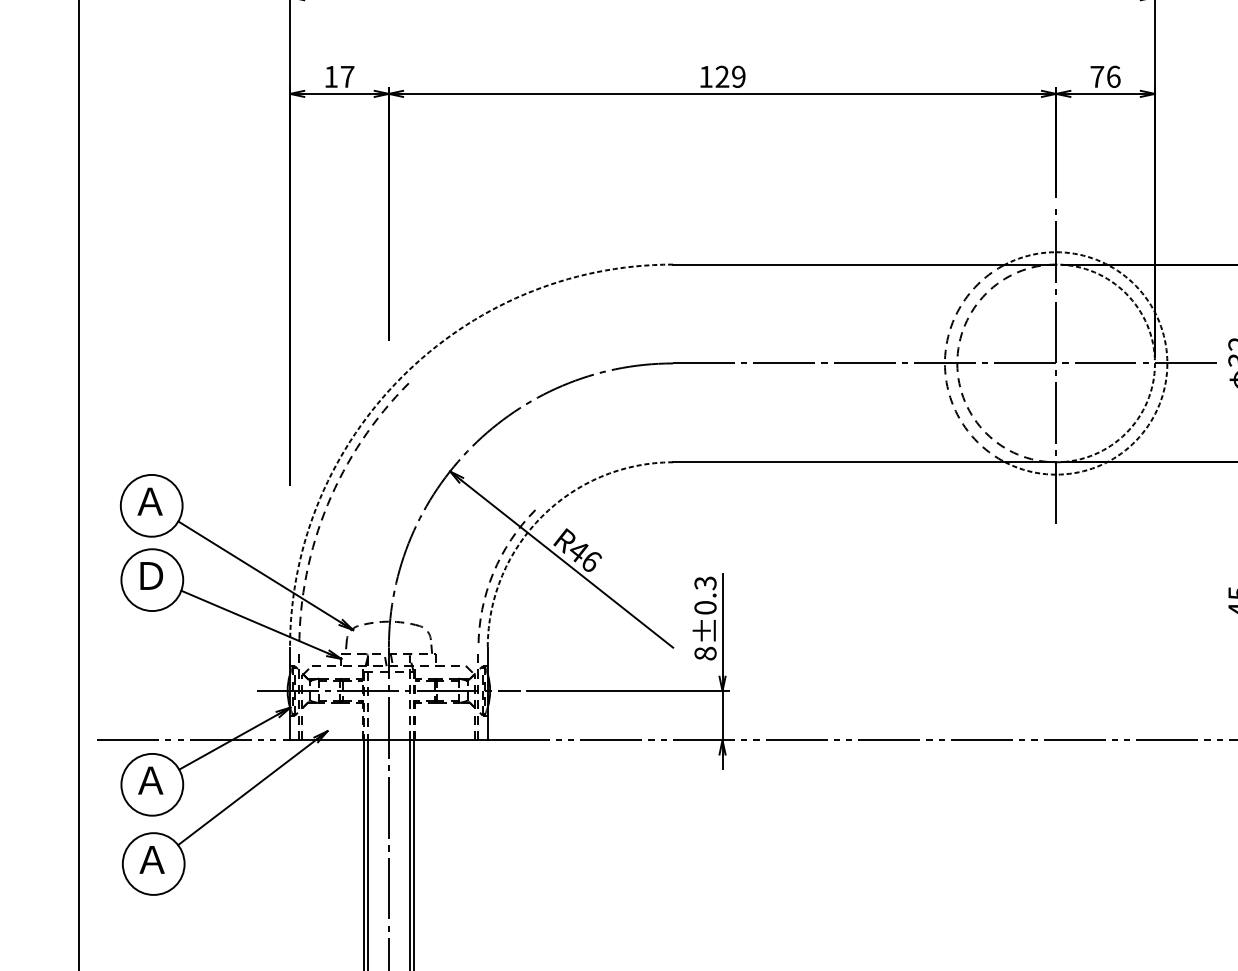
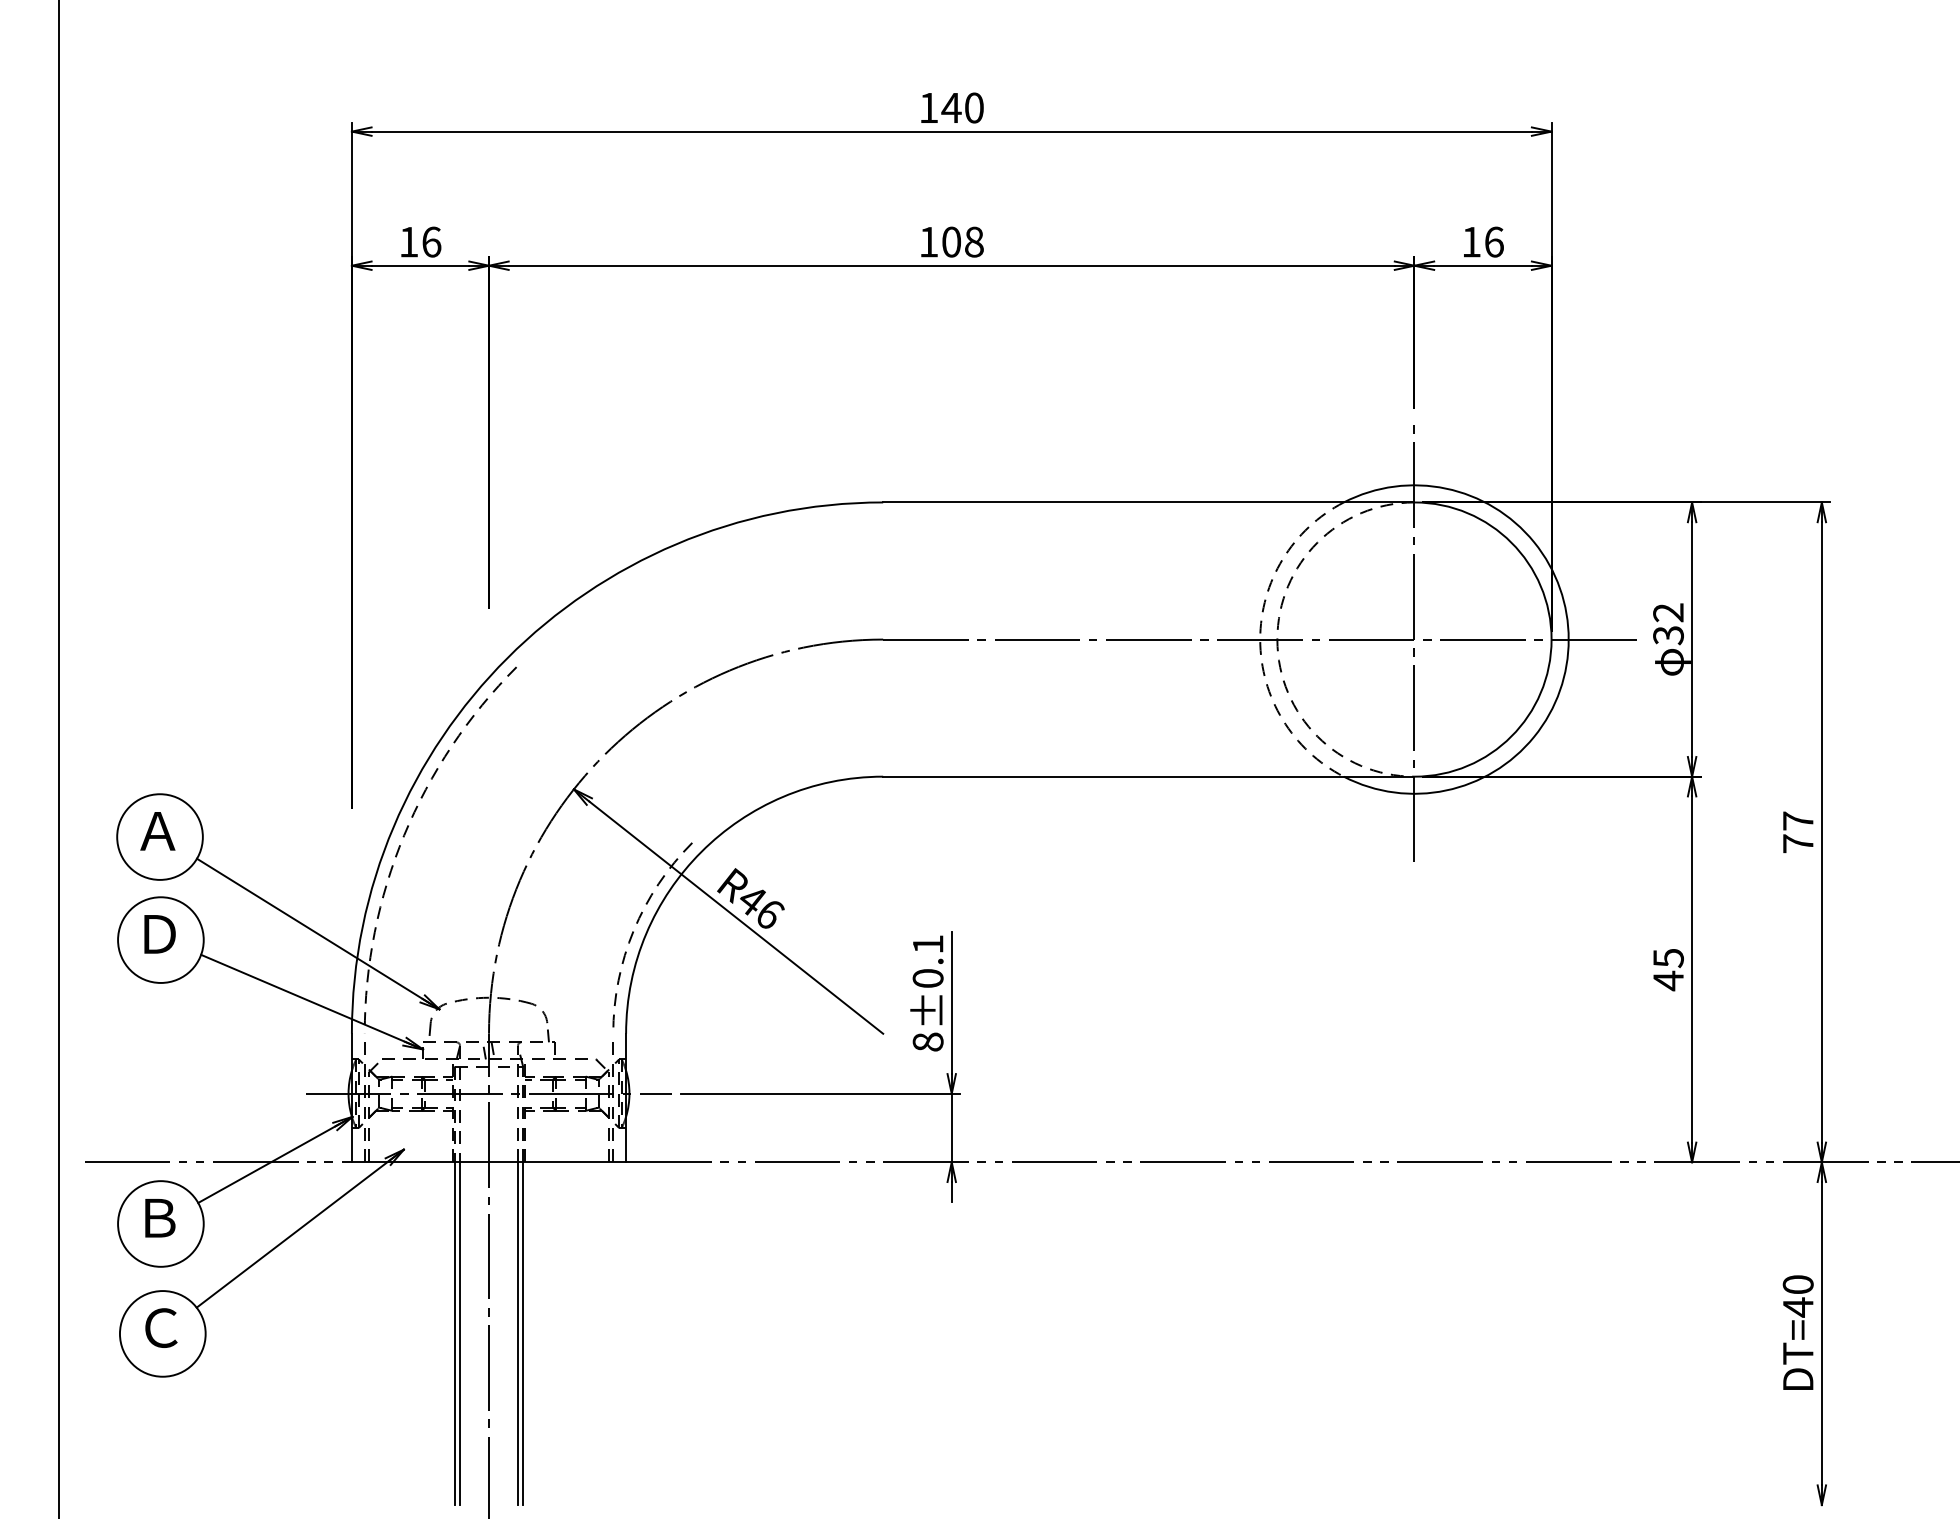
text: (347, 76) -> (431, 241), 17 -> 16
text: (730, 76) -> (962, 241), 129 -> 108
text: (1097, 77) -> (1471, 242), 76 -> 16
arc: (1154, 363) -> (1551, 639), dashed -> solid
arc: (1167, 363) -> (1568, 639), dashed -> solid
arc: (402, 377) -> (507, 658), dashed -> solid
arc: (542, 516) -> (701, 851), dashed -> solid
text: (705, 583) -> (927, 944), 8±0.3 -> 8±0.1
text: (150, 780) -> (158, 1217), Ａ -> Ｂ
text: (152, 859) -> (160, 1327), Ａ -> Ｃ

